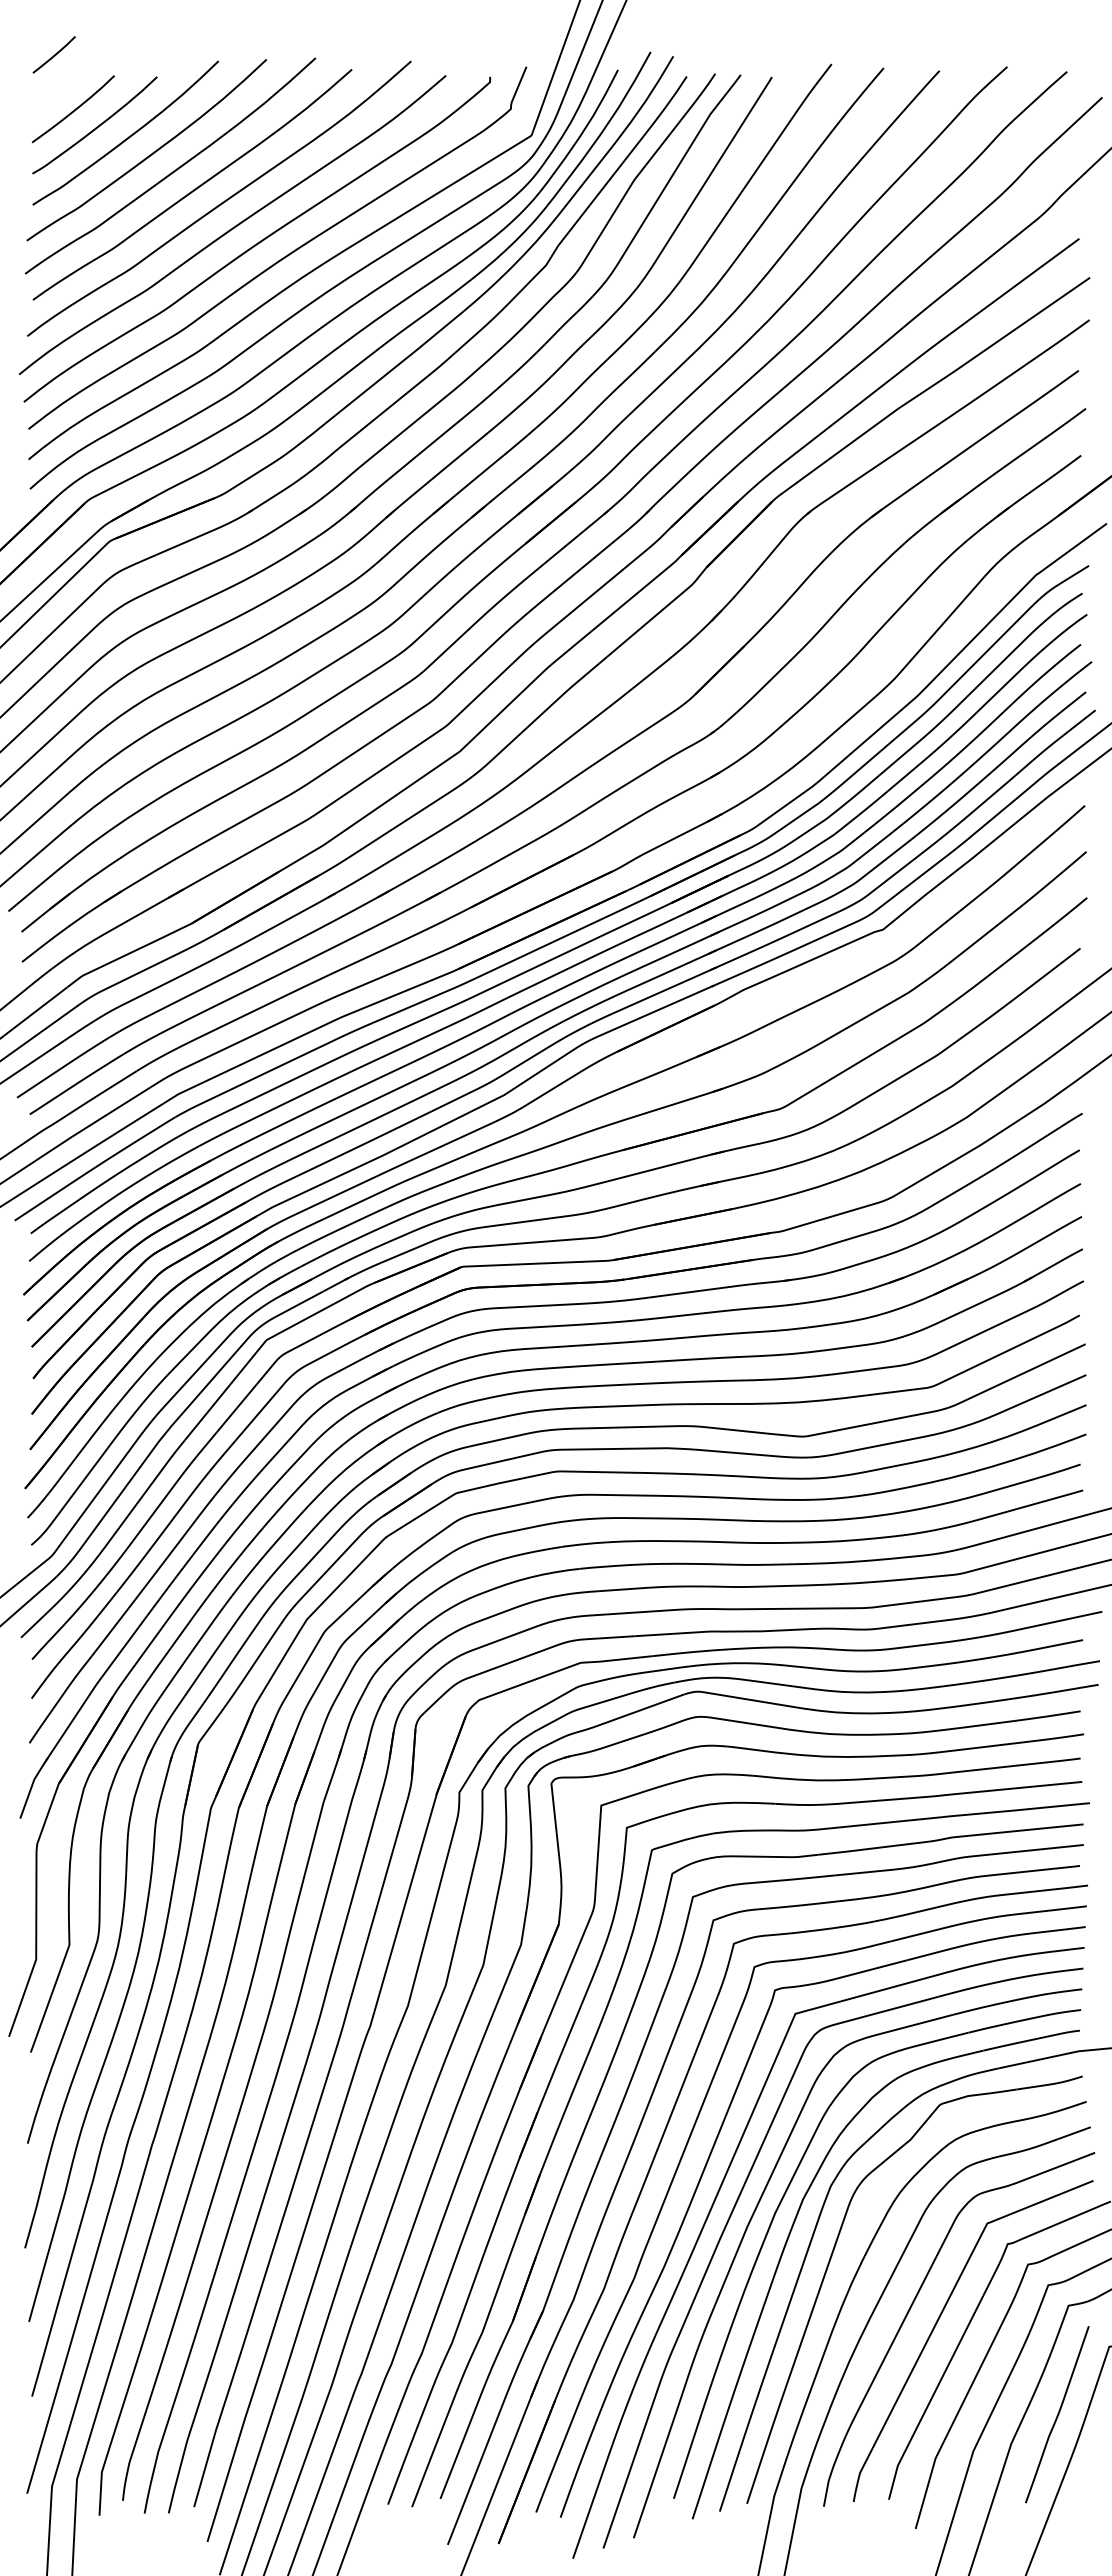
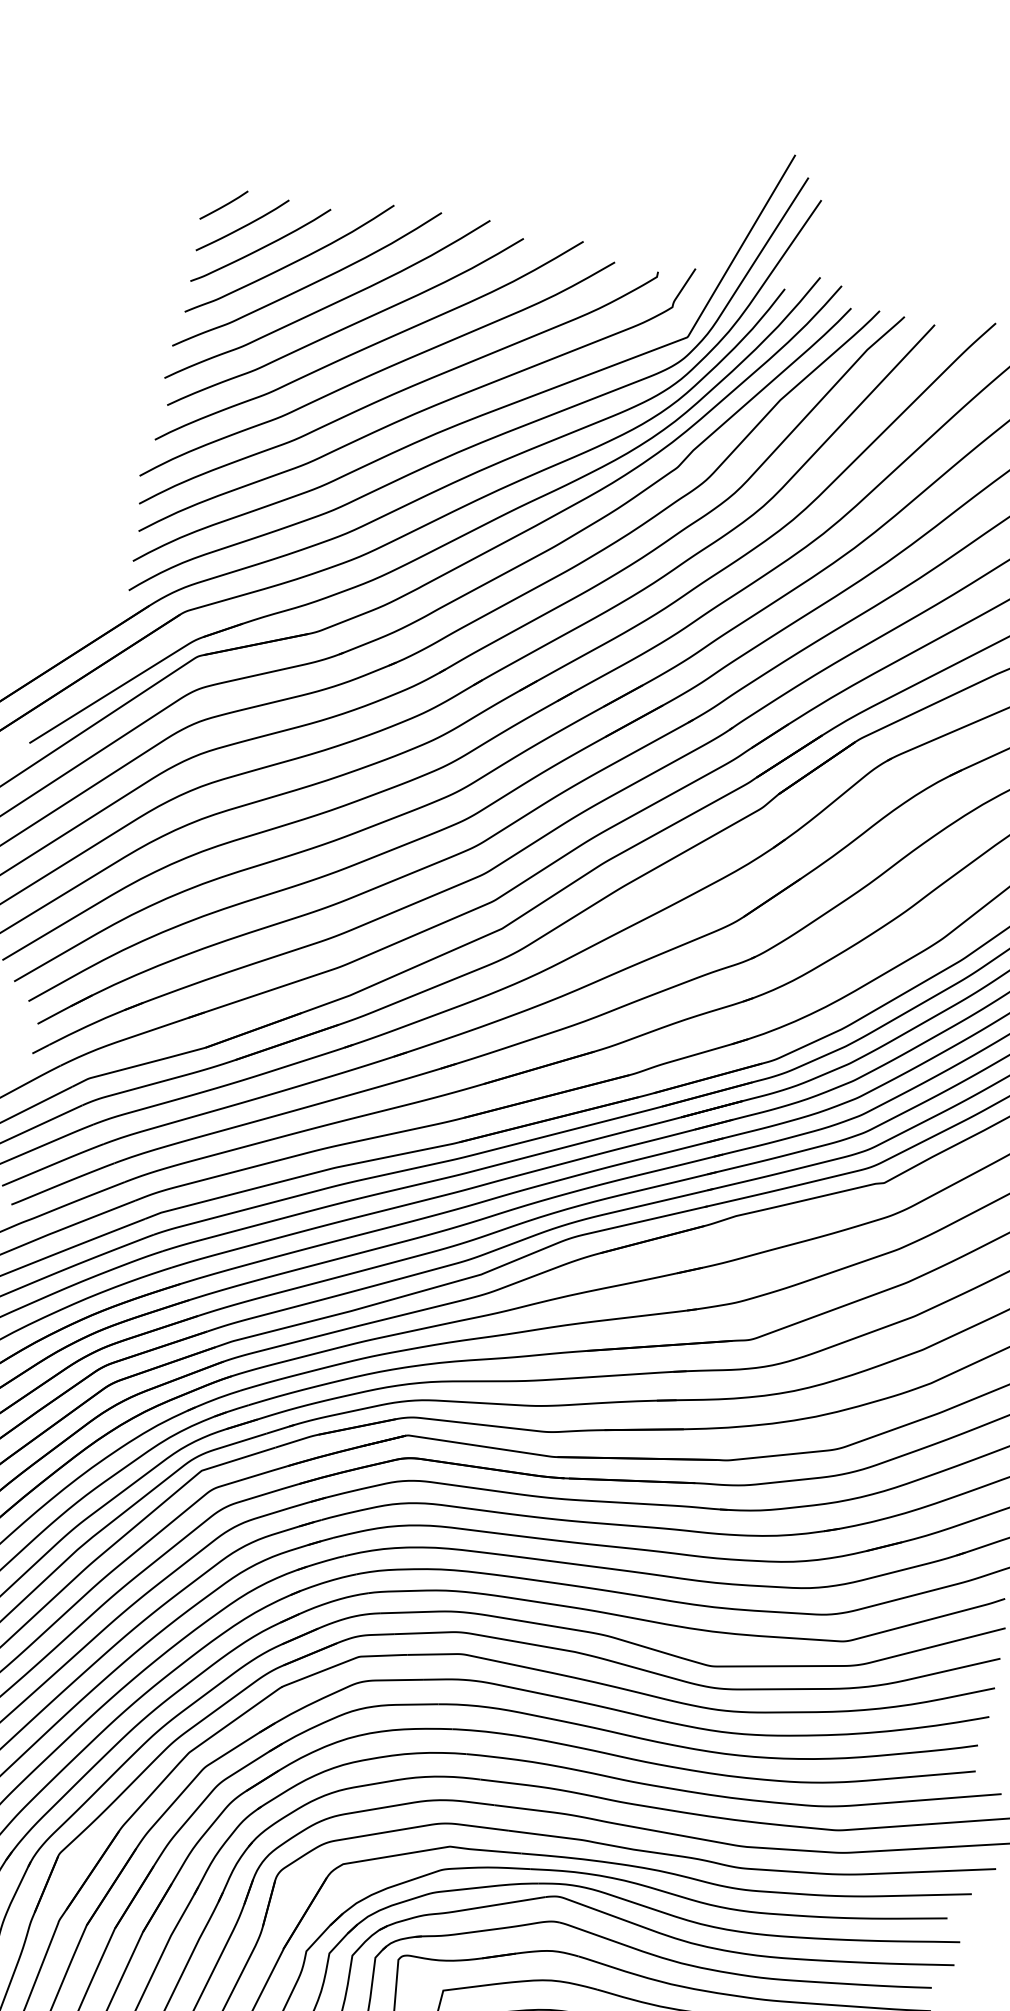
line: (54, 54) -> (224, 204), moved

